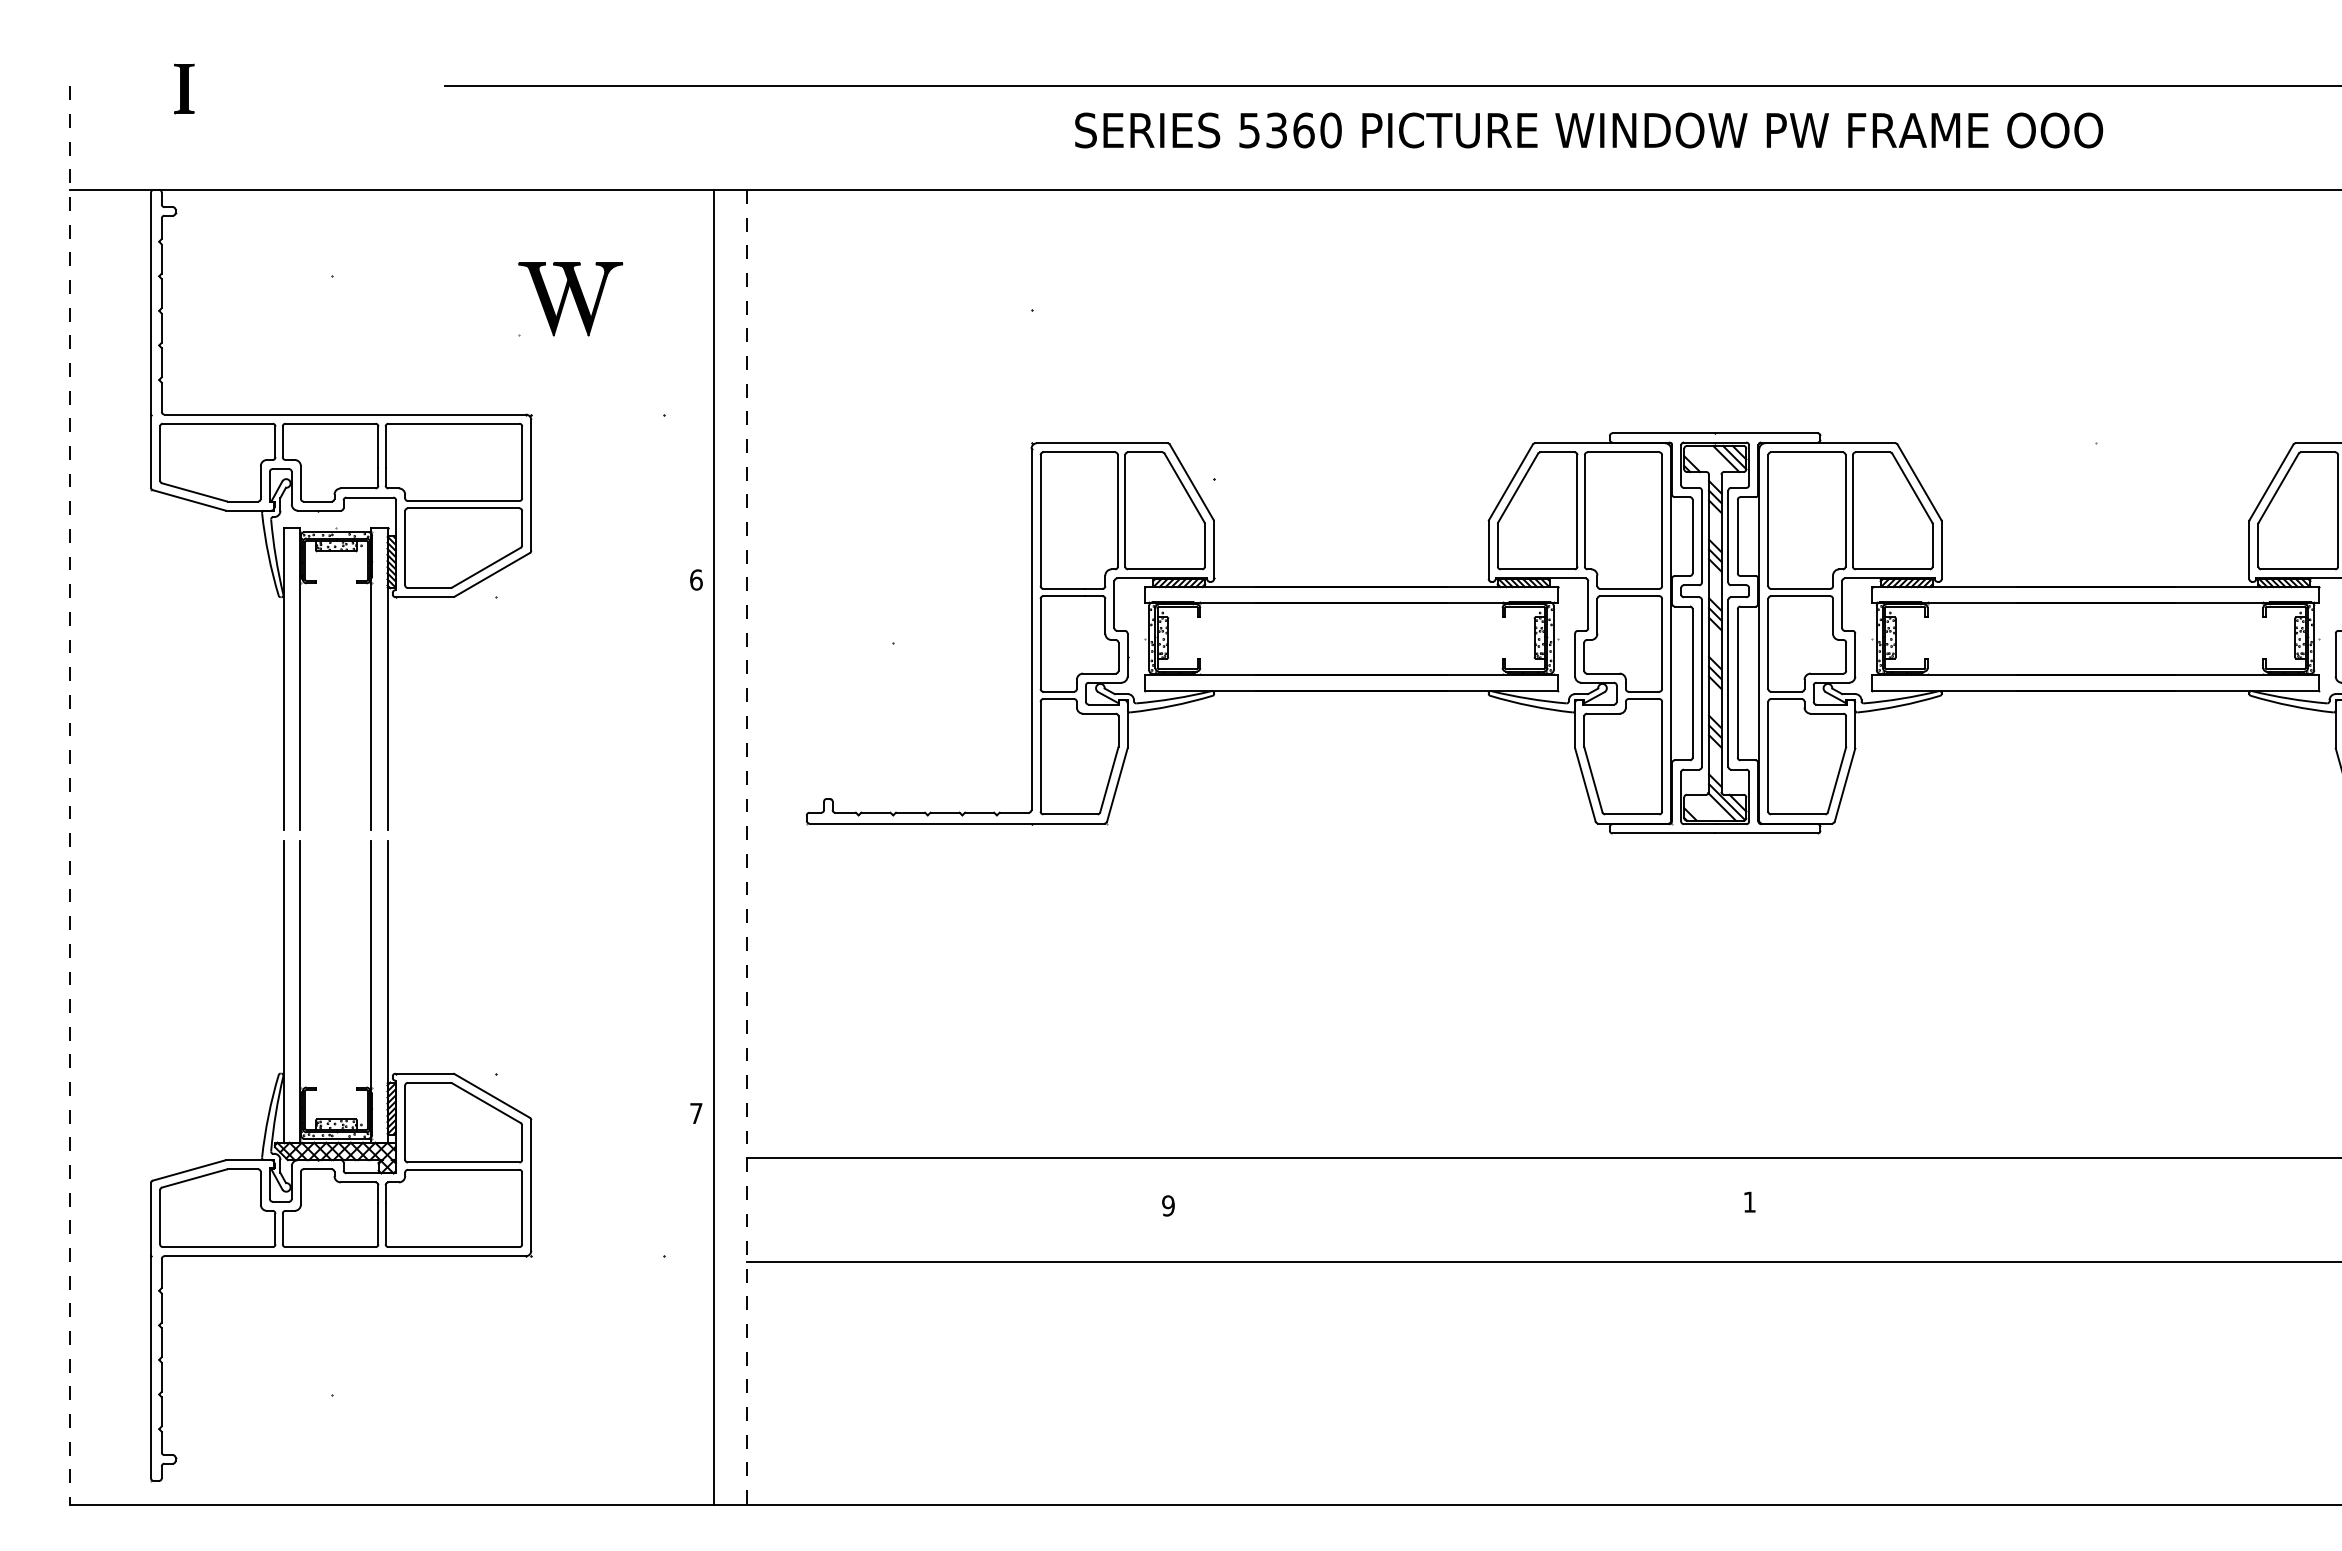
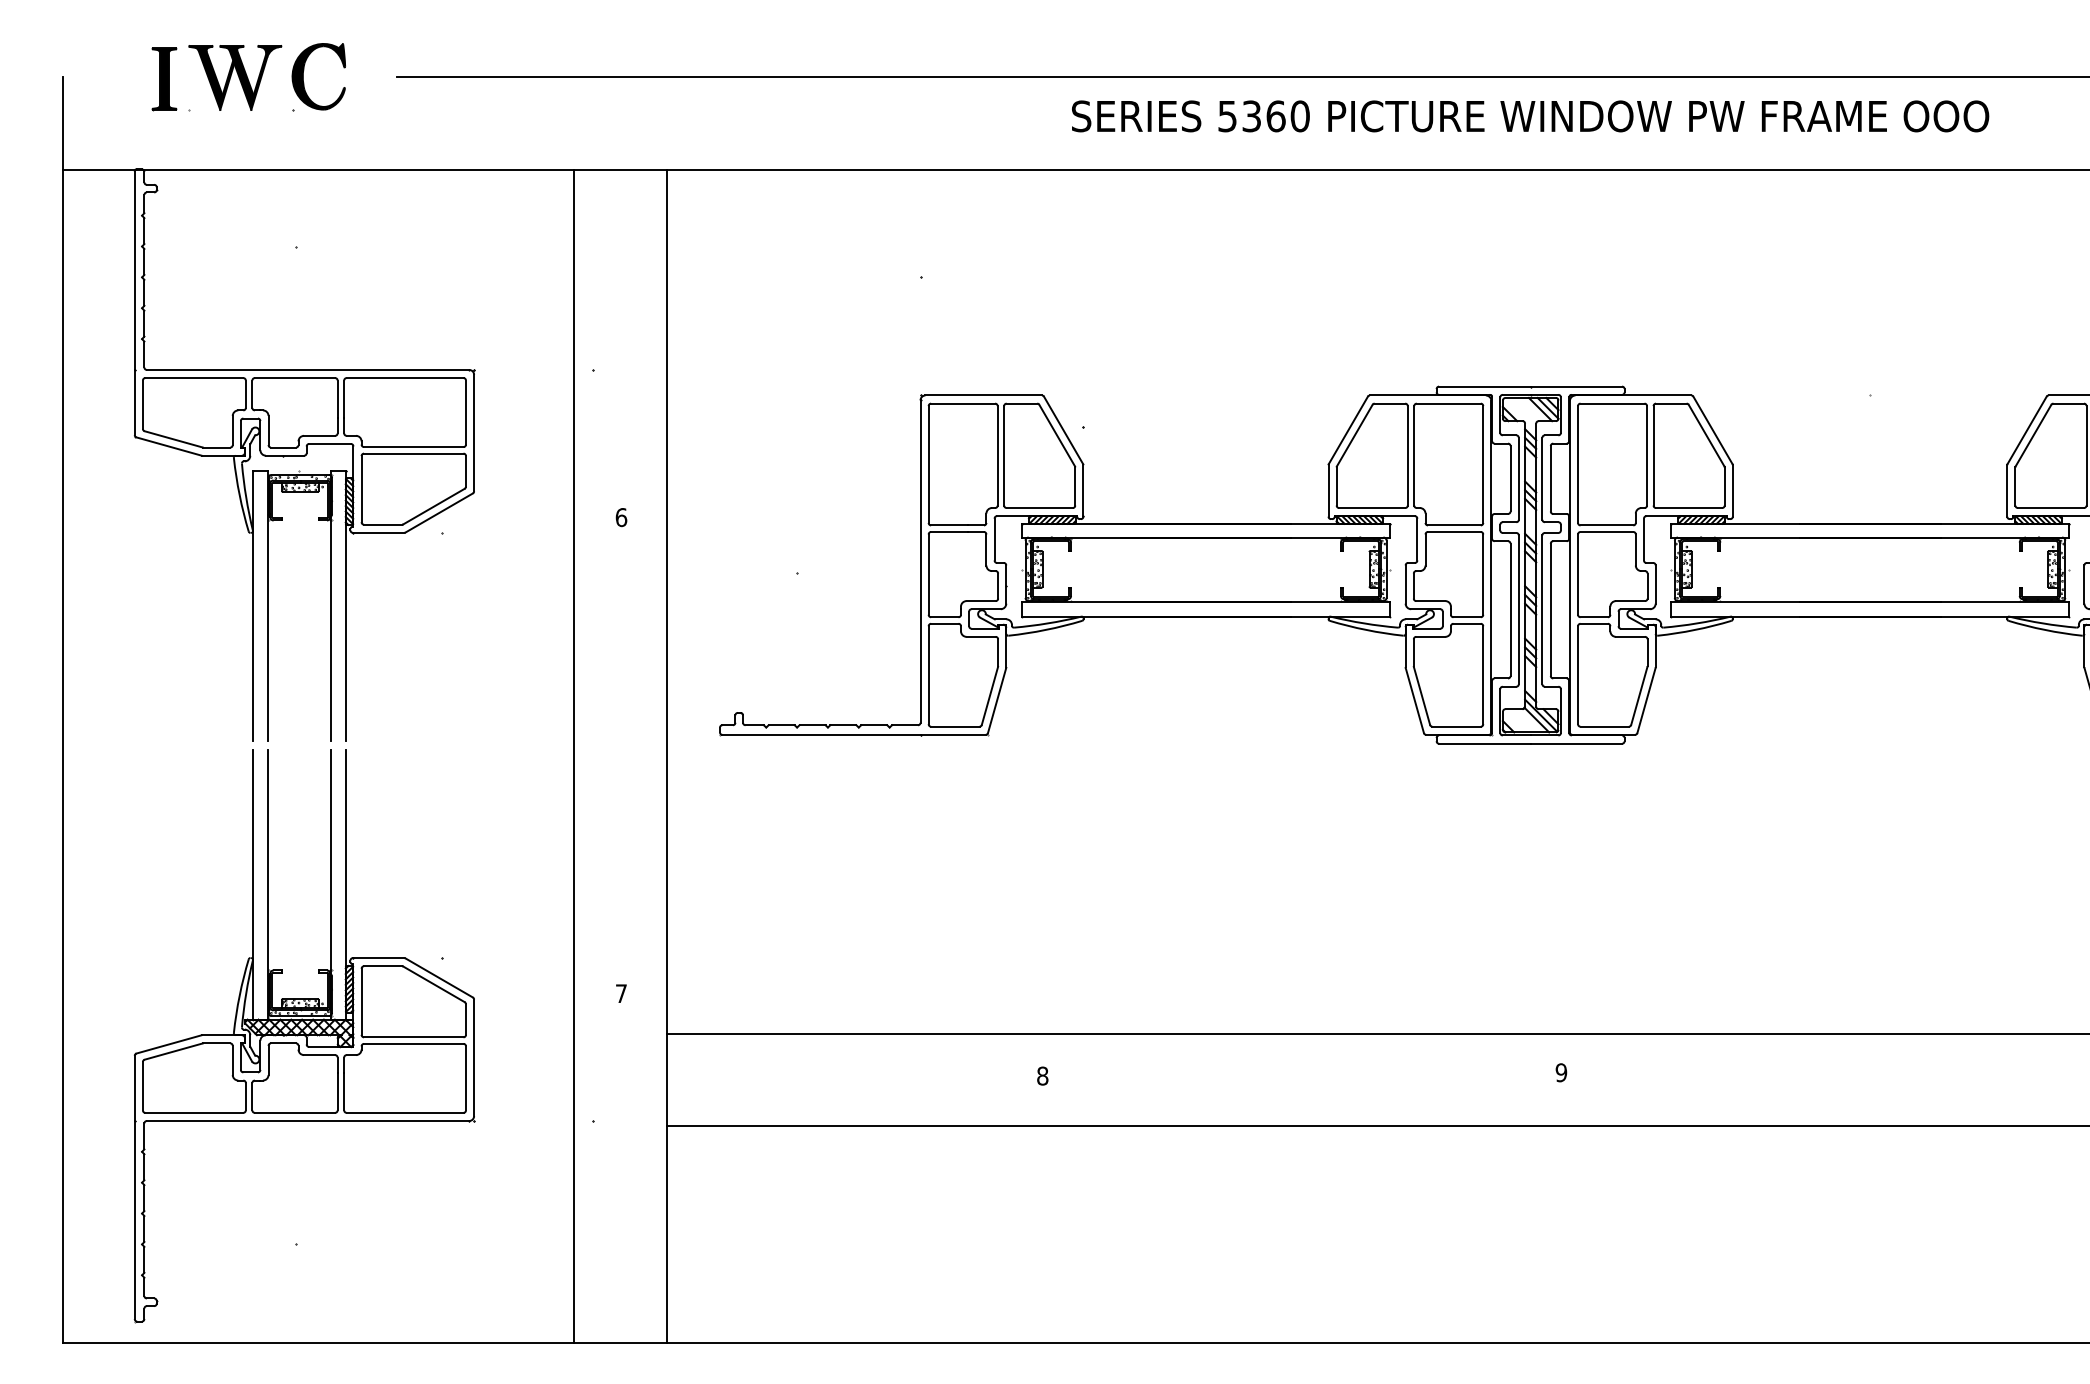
part: (340, 86) -> (303, 77), added
part: (184, 88) -> (164, 78), size x1.43
text: (1589, 130) -> (1530, 116), moved
part: (570, 299) -> (235, 78), moved
line: (70, 796) -> (62, 710), dashed -> solid
line: (713, 847) -> (574, 756), moved
line: (747, 847) -> (667, 756), dashed -> solid
text: (1749, 1201) -> (1561, 1072), 1 -> 9
text: (1168, 1205) -> (1042, 1075), 9 -> 8

